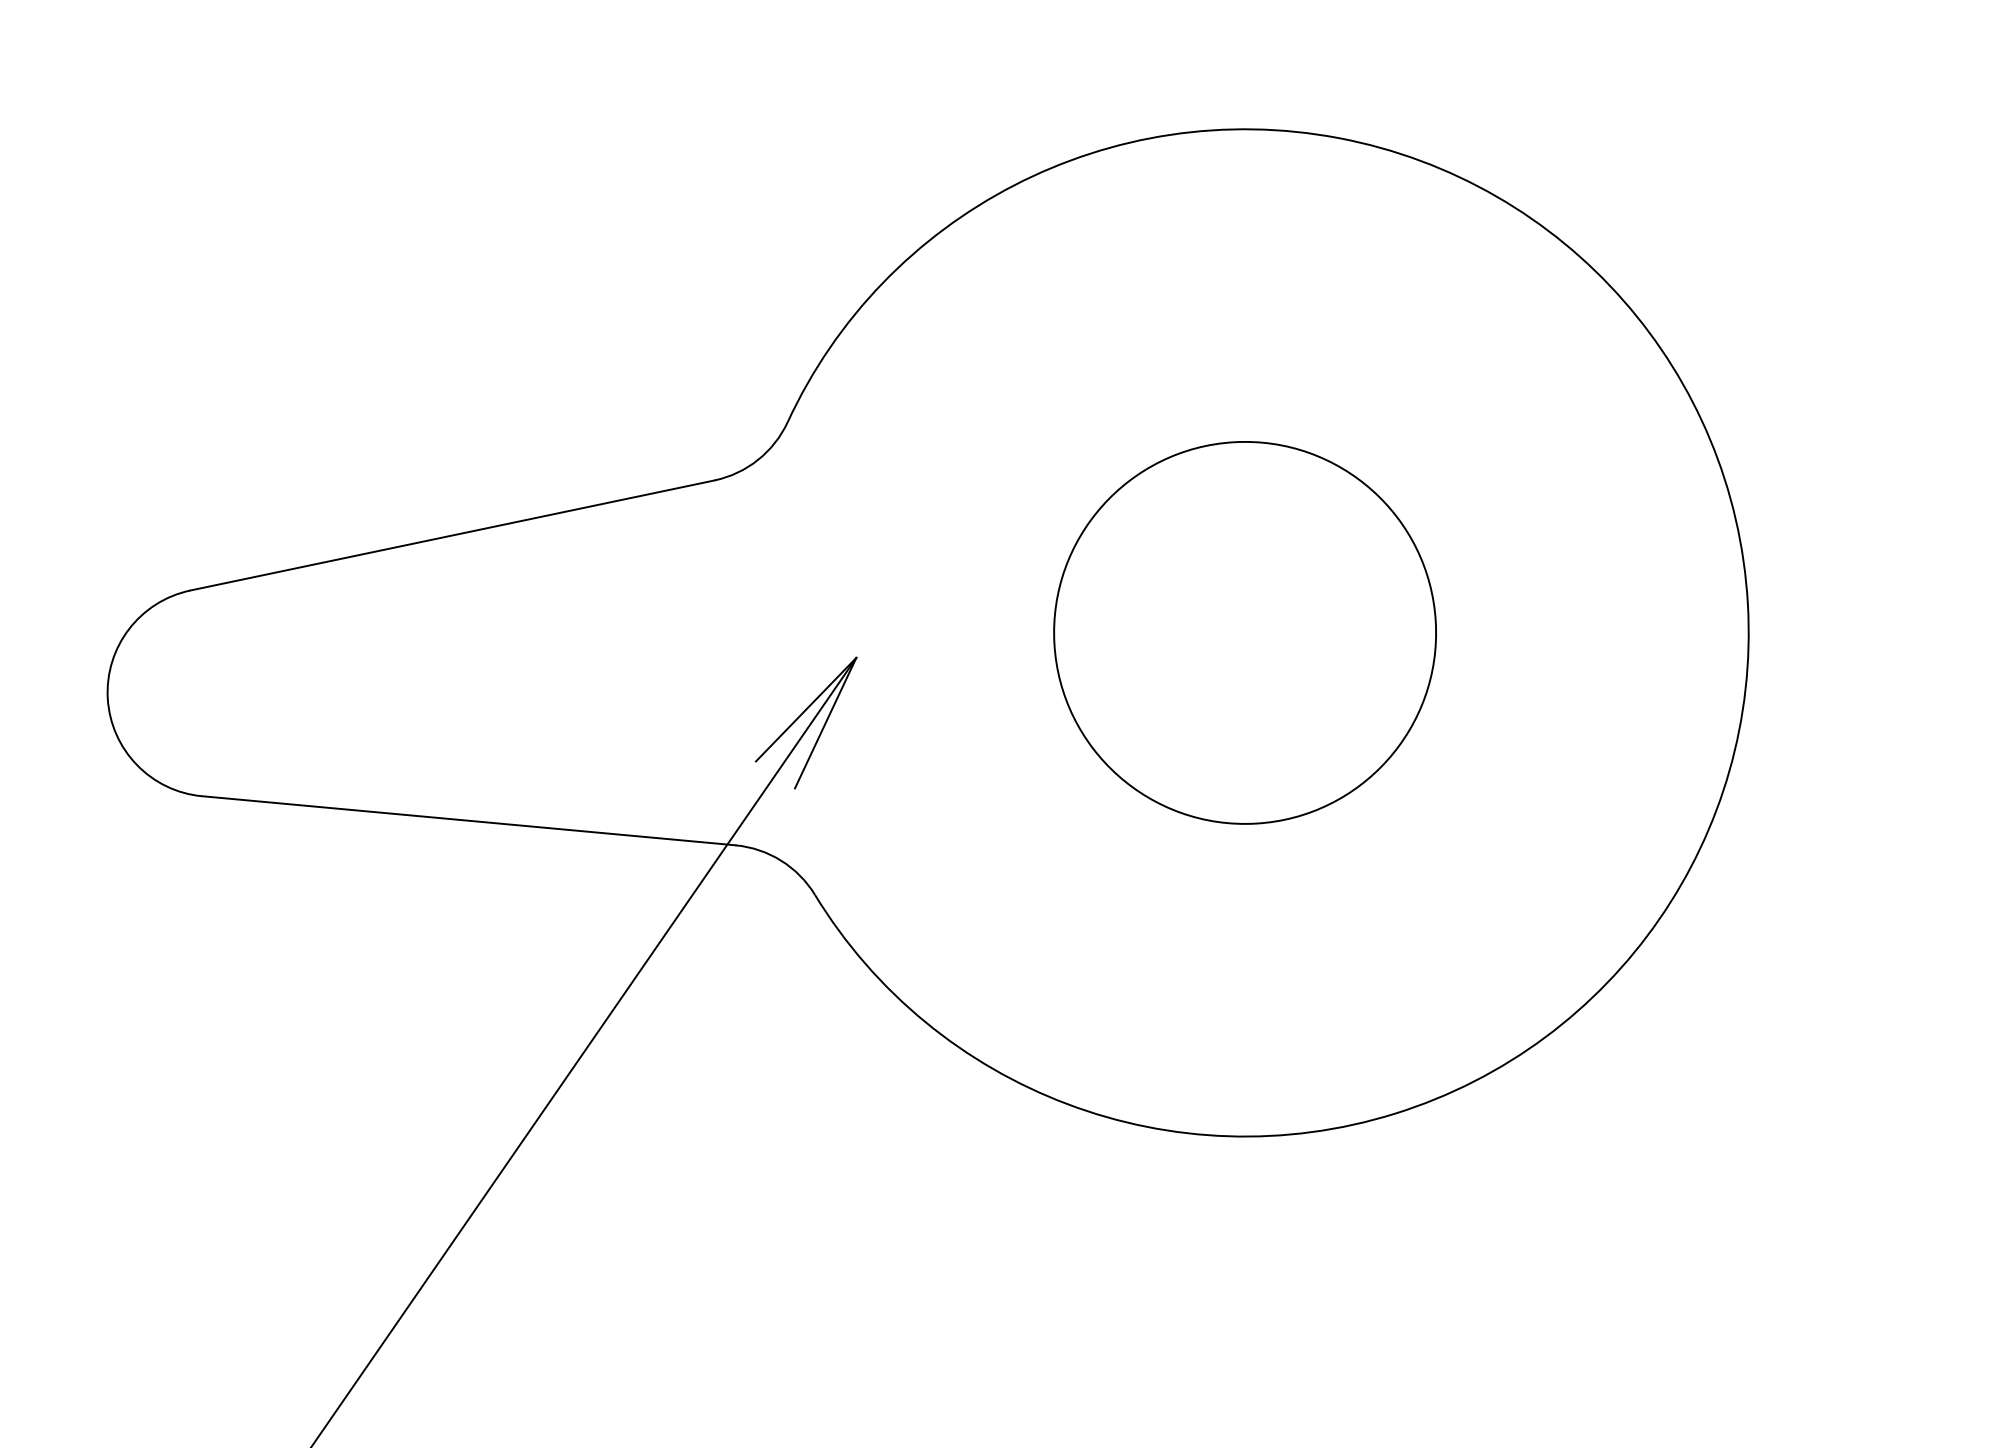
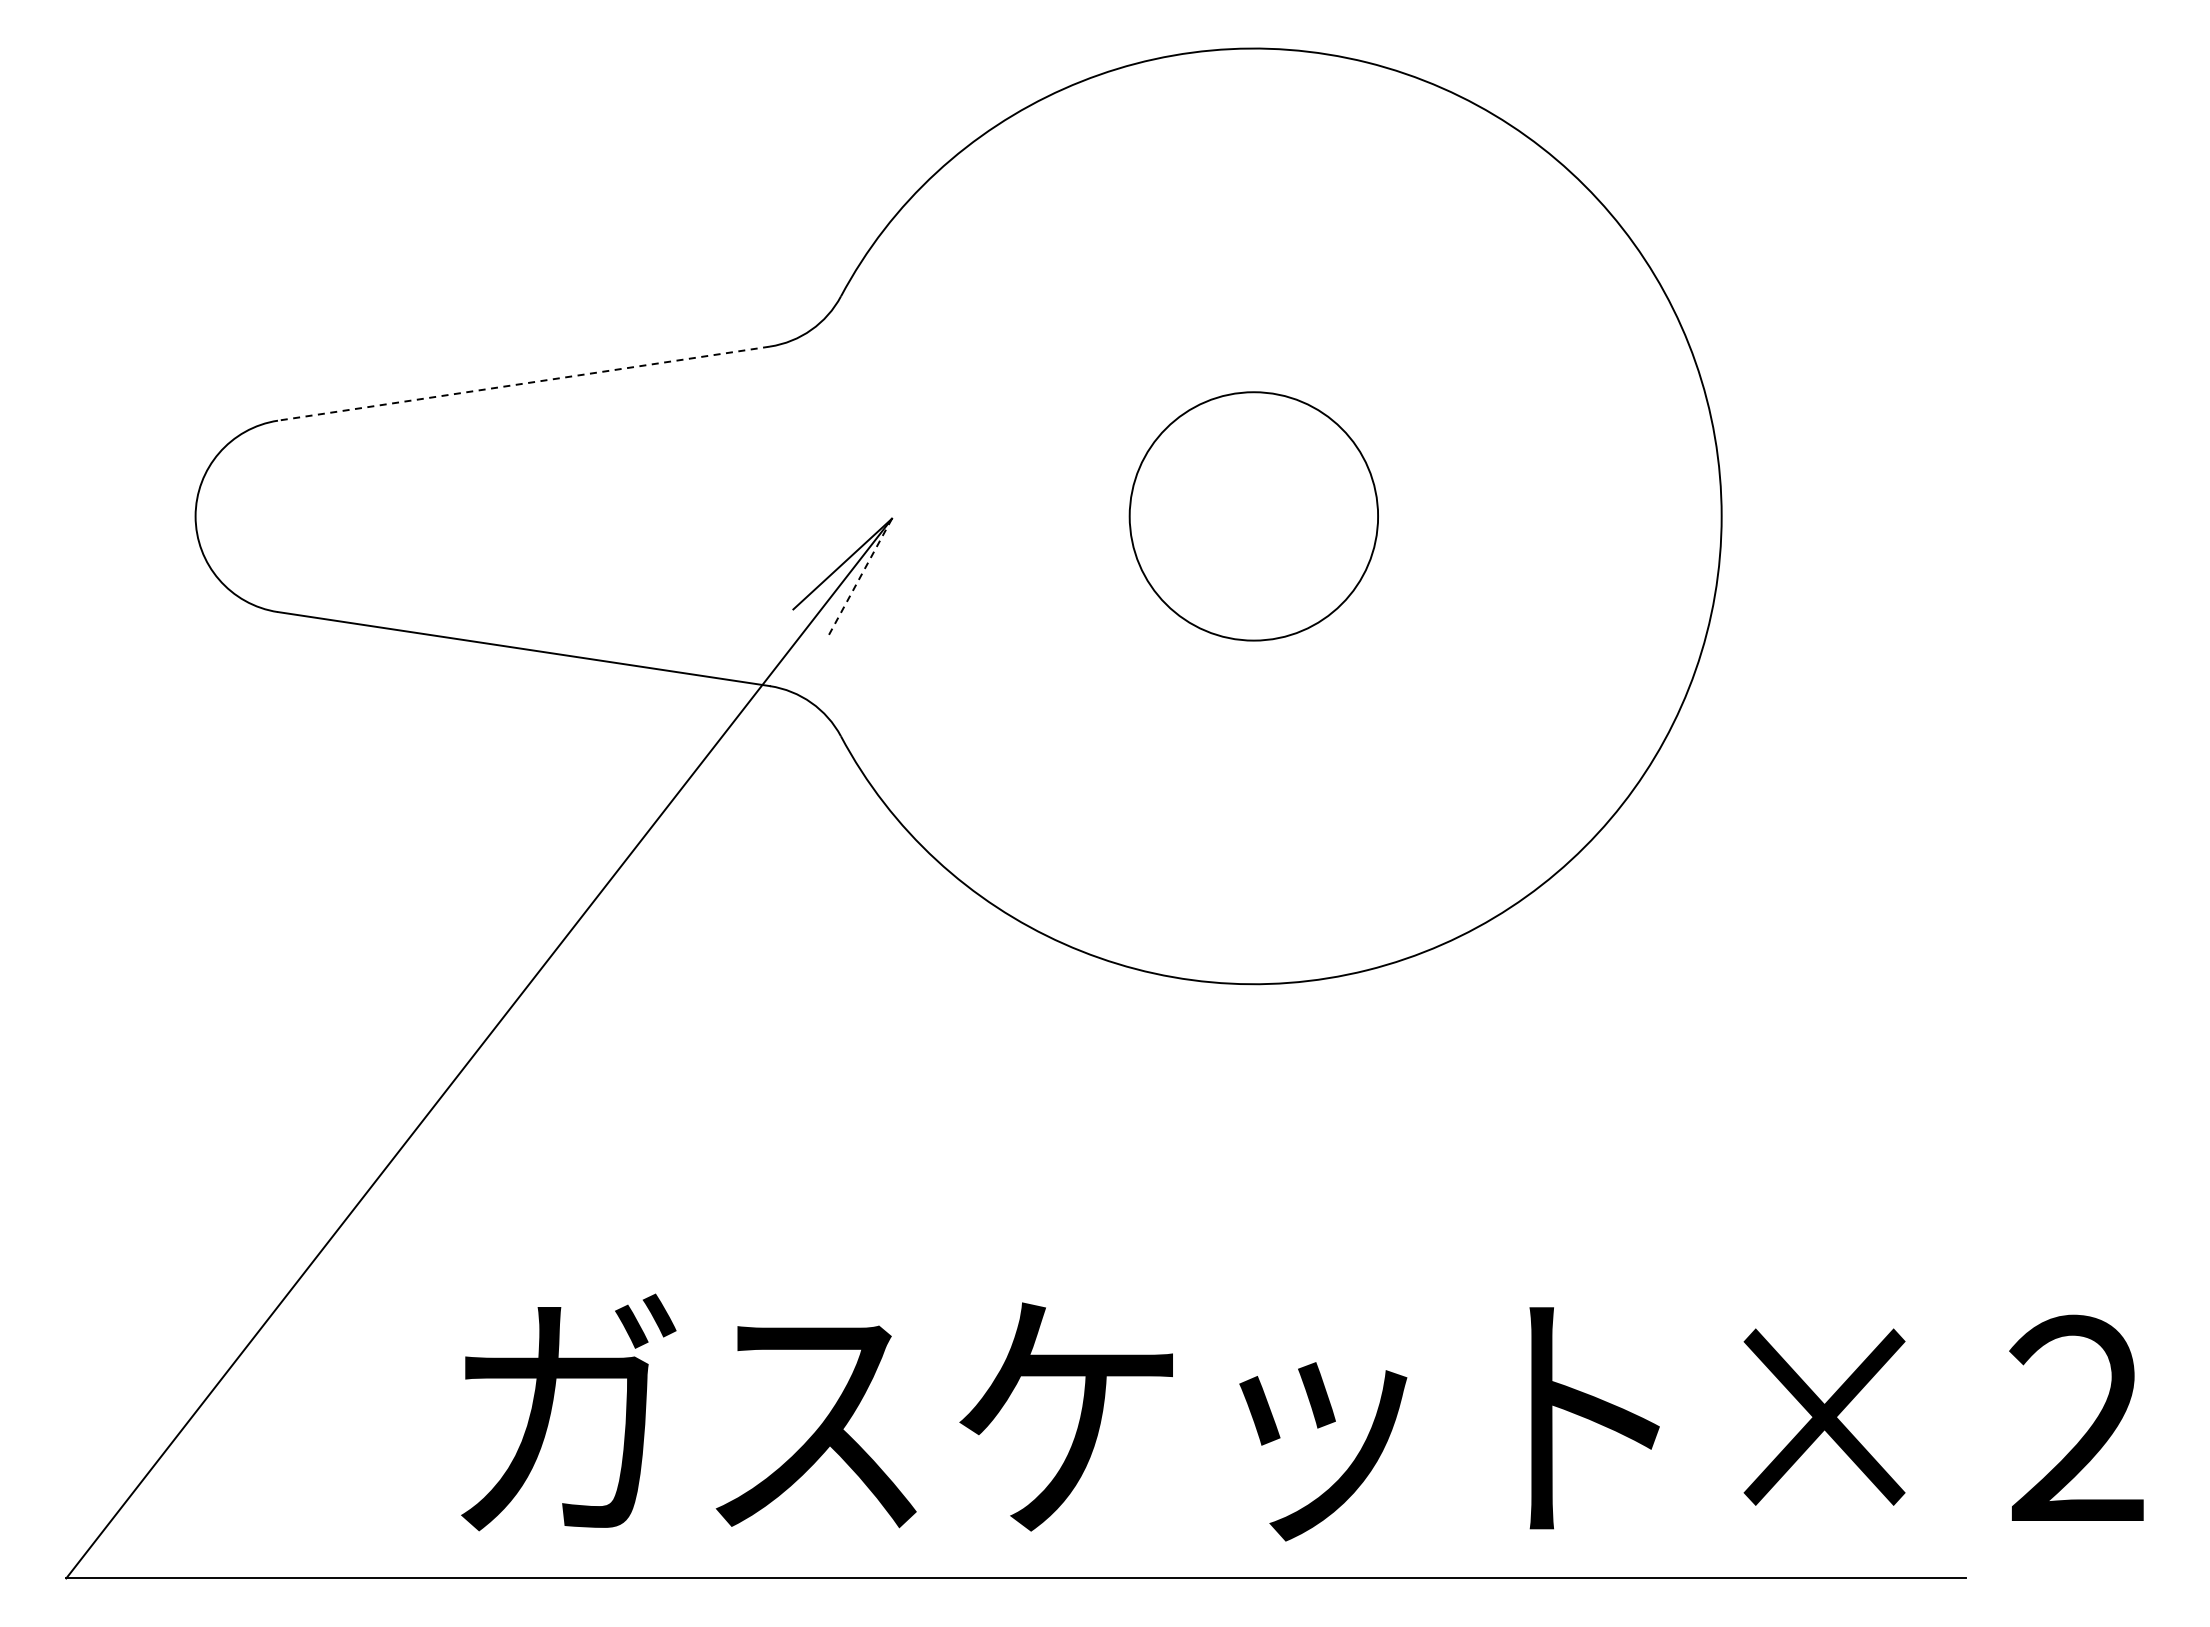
line: (451, 535) -> (523, 383), solid -> dashed
circle: (1244, 633) -> (1253, 516), size x0.7
line: (826, 722) -> (860, 577), solid -> dashed

